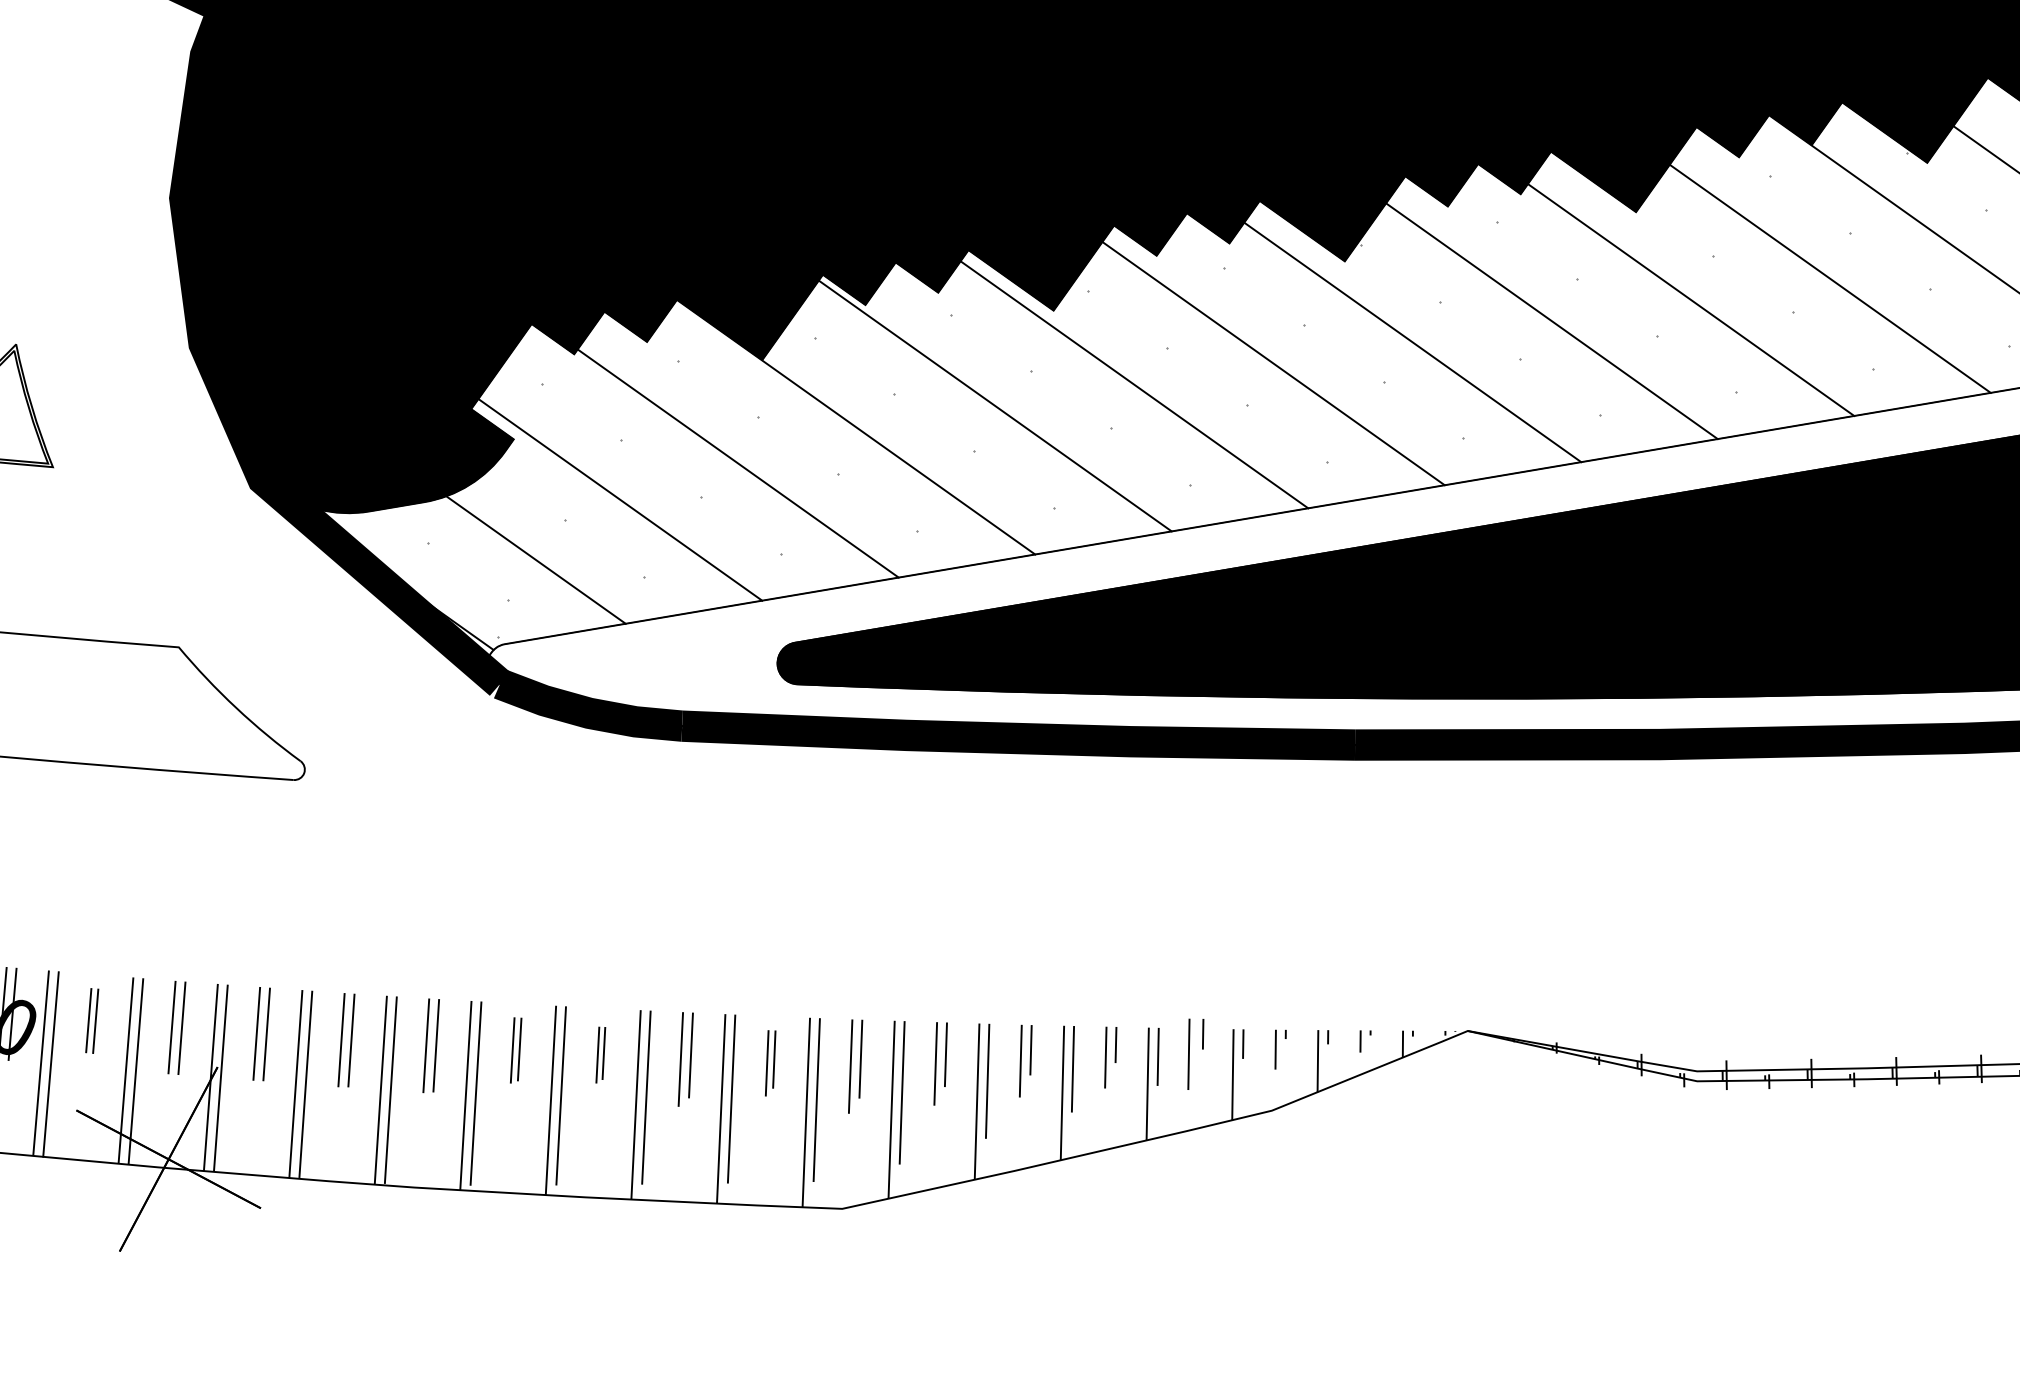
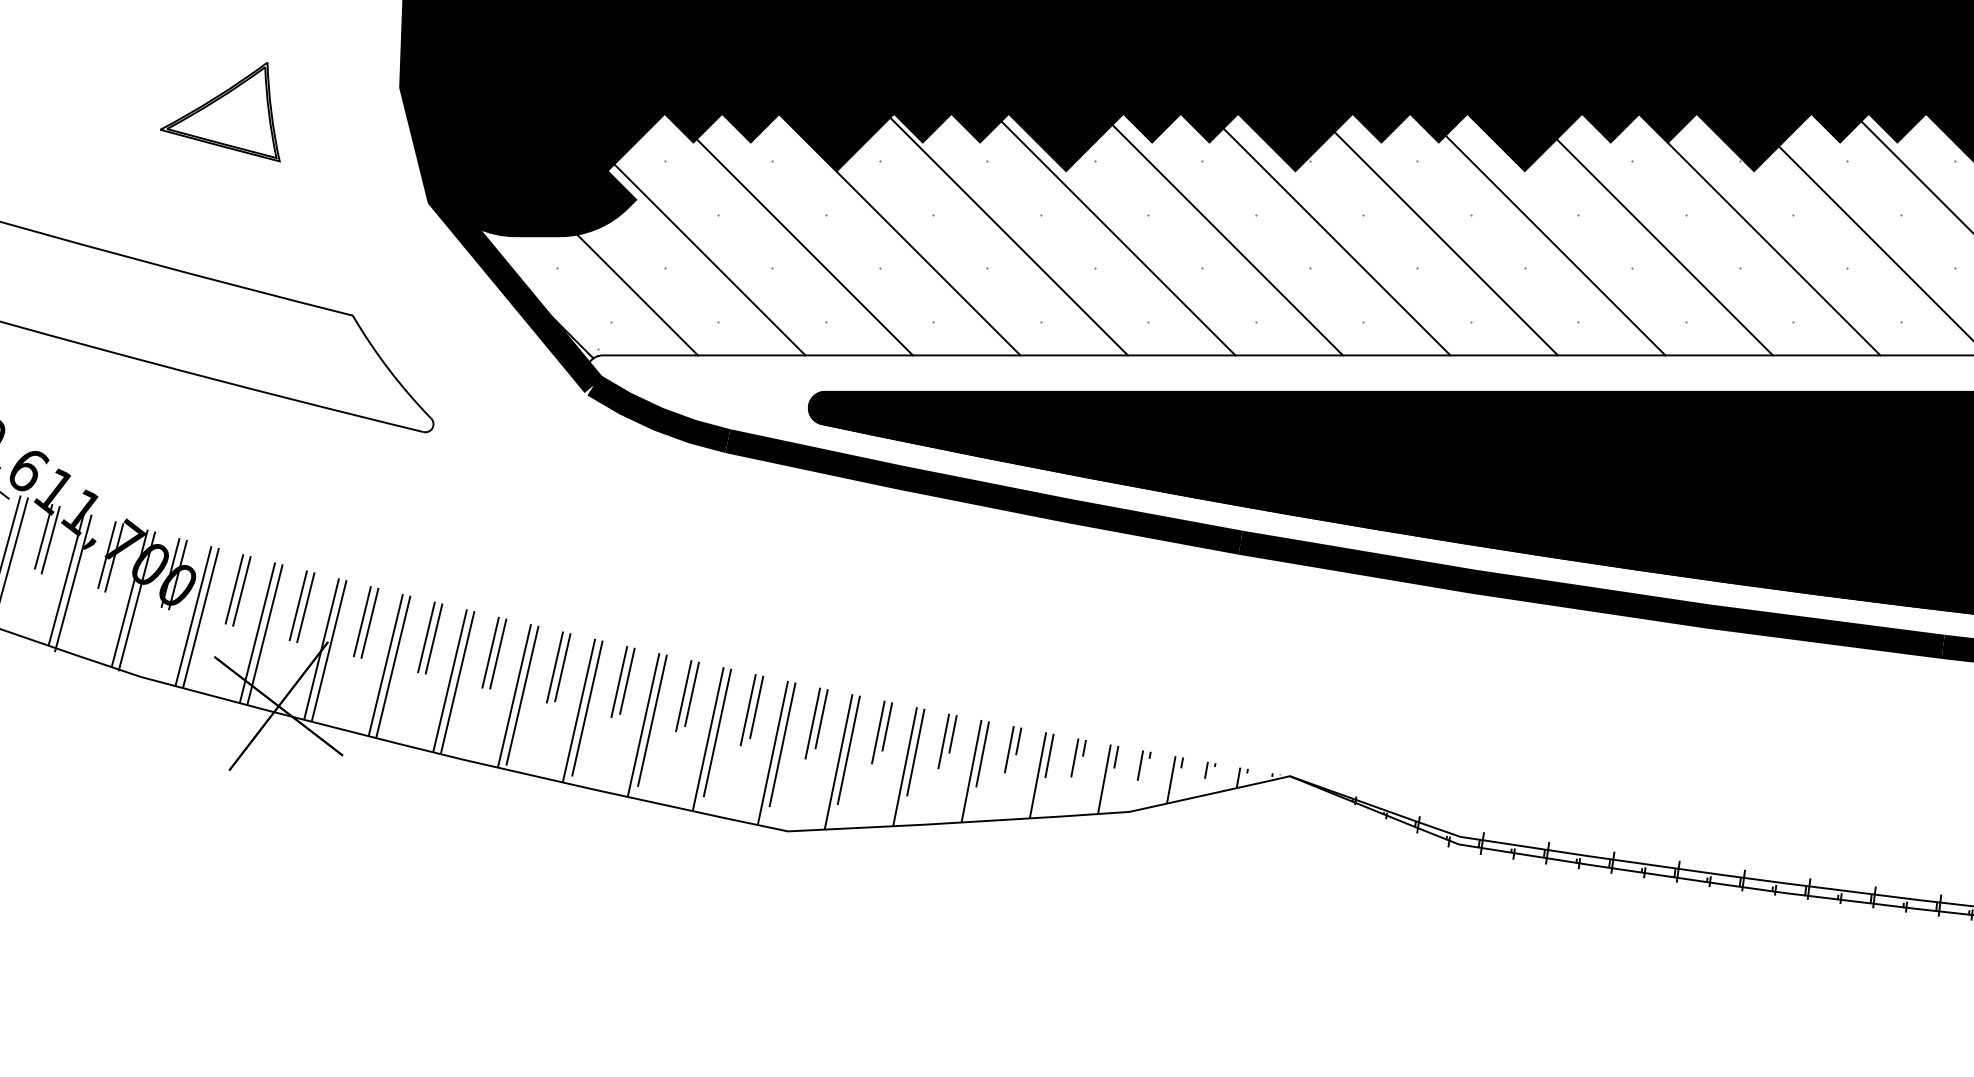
part: (91, 1021) -> (237, 590), size x1.43
part: (515, 1050) -> (558, 667), size x1.43
part: (1195, 1052) -> (1078, 757), size x0.71
part: (599, 1054) -> (622, 681), size x1.67
part: (769, 1063) -> (751, 710), size x1.43

